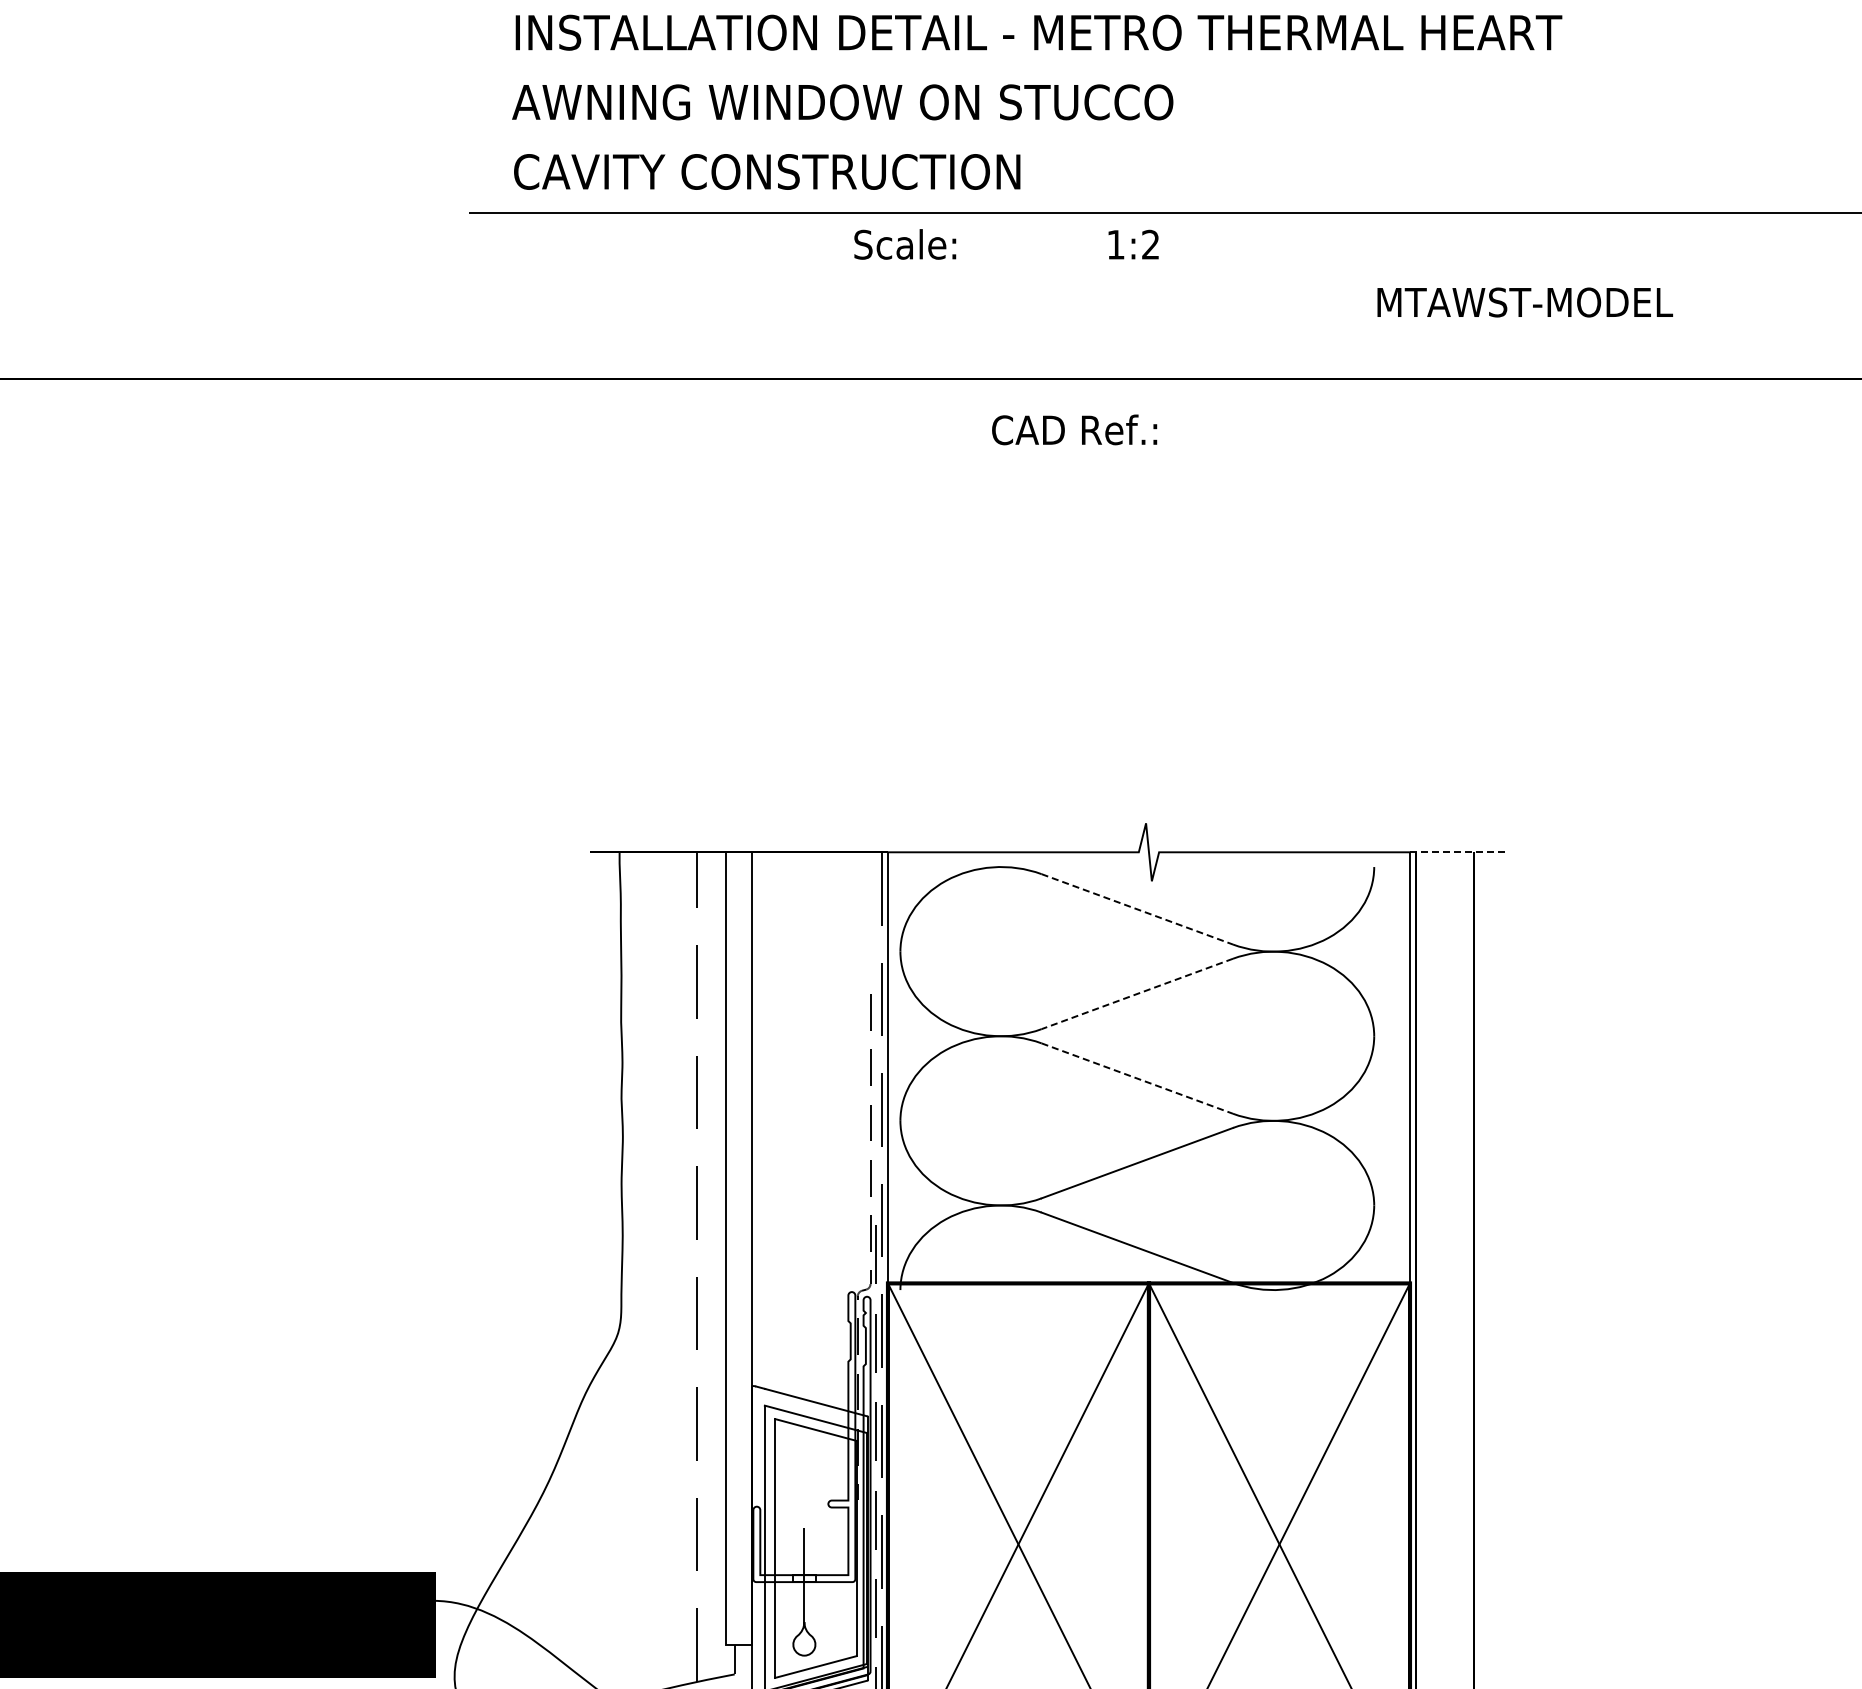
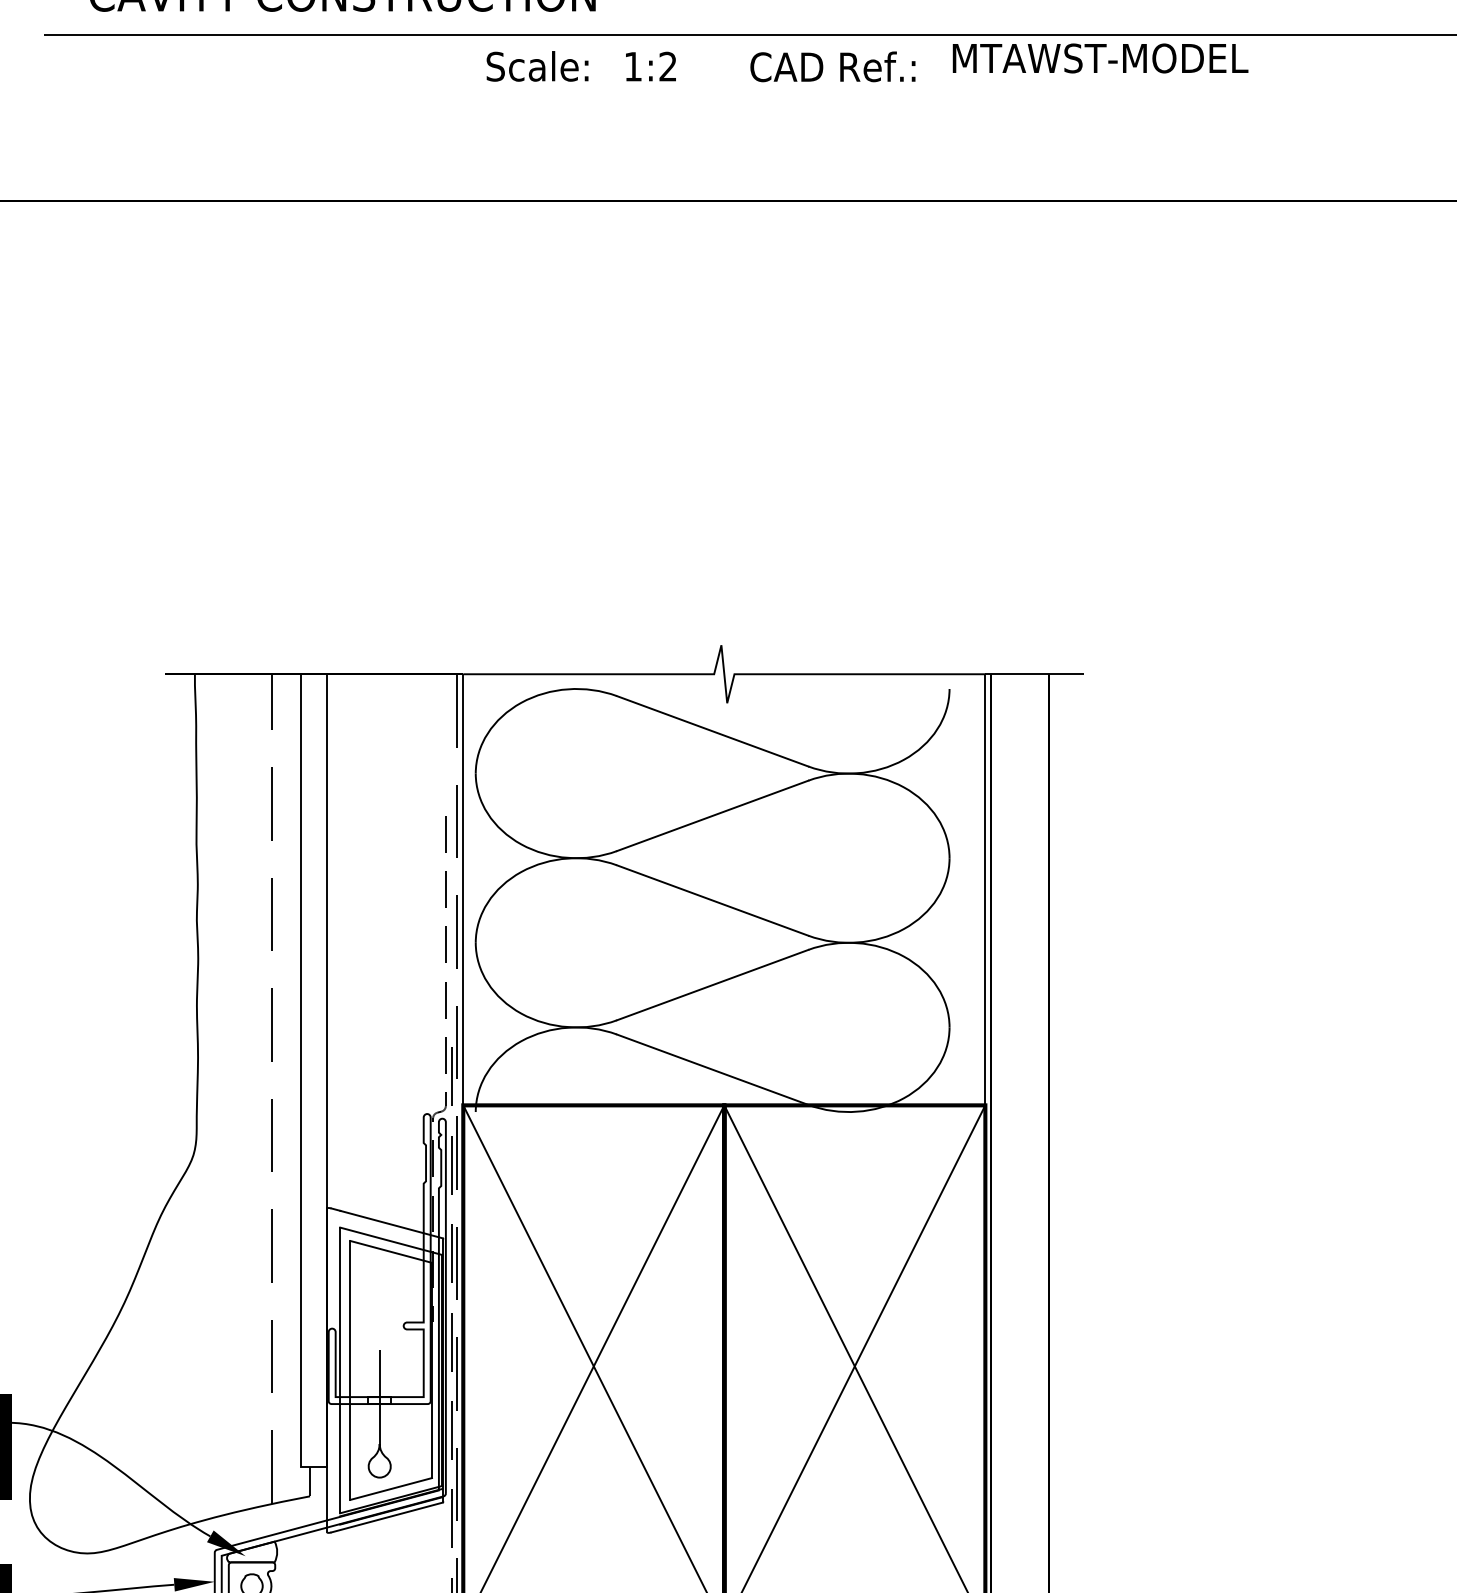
text: (905, 244) -> (537, 66), moved
text: (1133, 244) -> (650, 66), moved
text: (1524, 302) -> (1099, 58), moved
text: (1074, 429) -> (832, 66), moved
line: (1459, 852) -> (1034, 674), dashed -> solid
line: (1137, 909) -> (712, 731), dashed -> solid
line: (1137, 993) -> (712, 815), dashed -> solid
line: (1137, 1078) -> (712, 900), dashed -> solid

